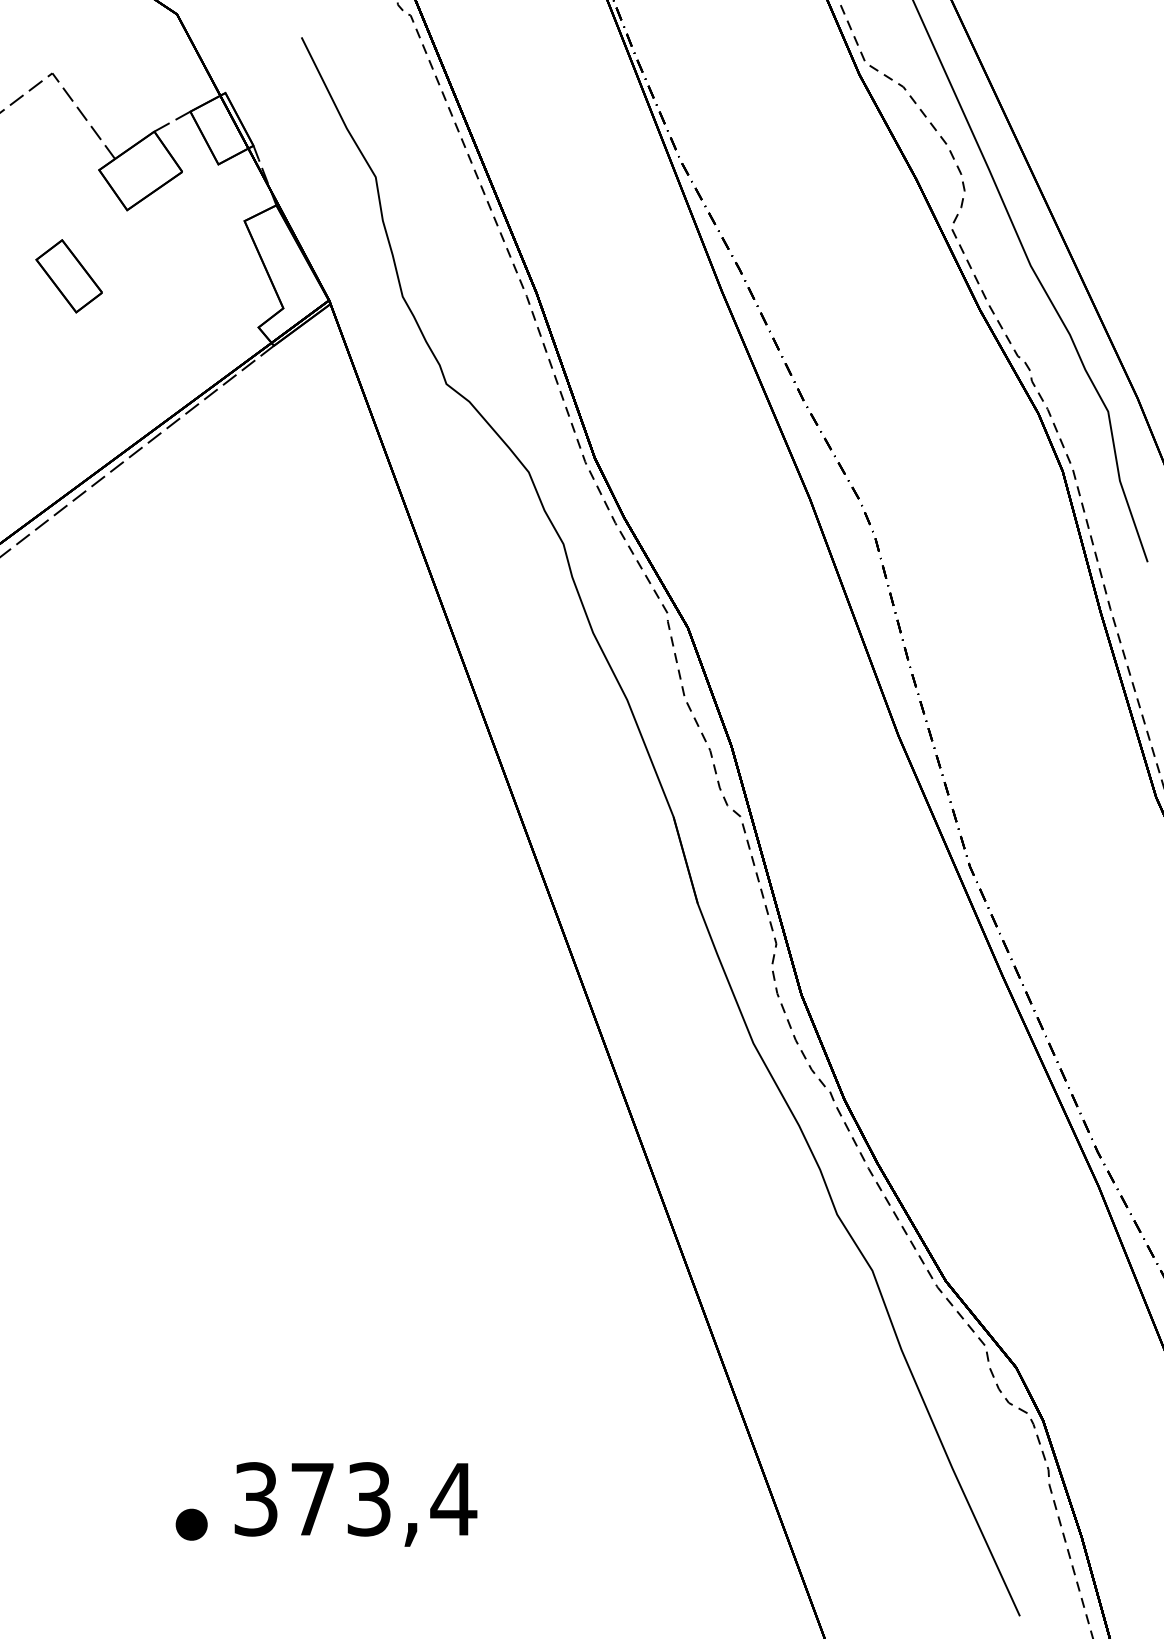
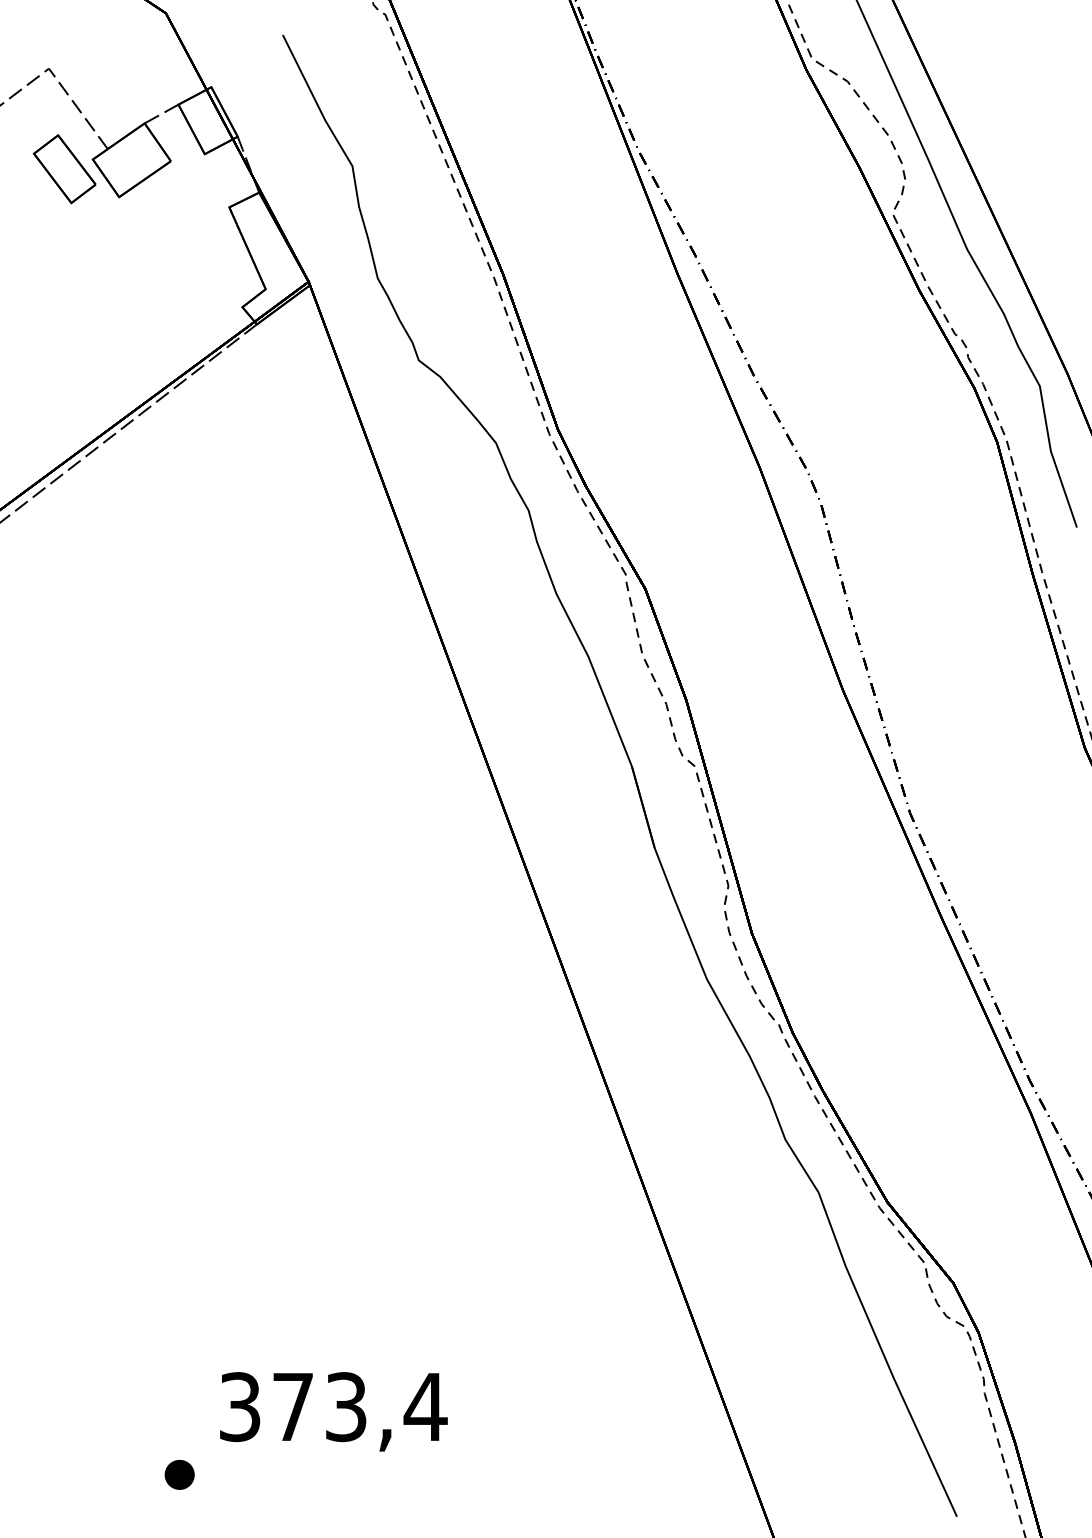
part: (68, 276) -> (64, 169), moved
part: (191, 1524) -> (179, 1474), moved

